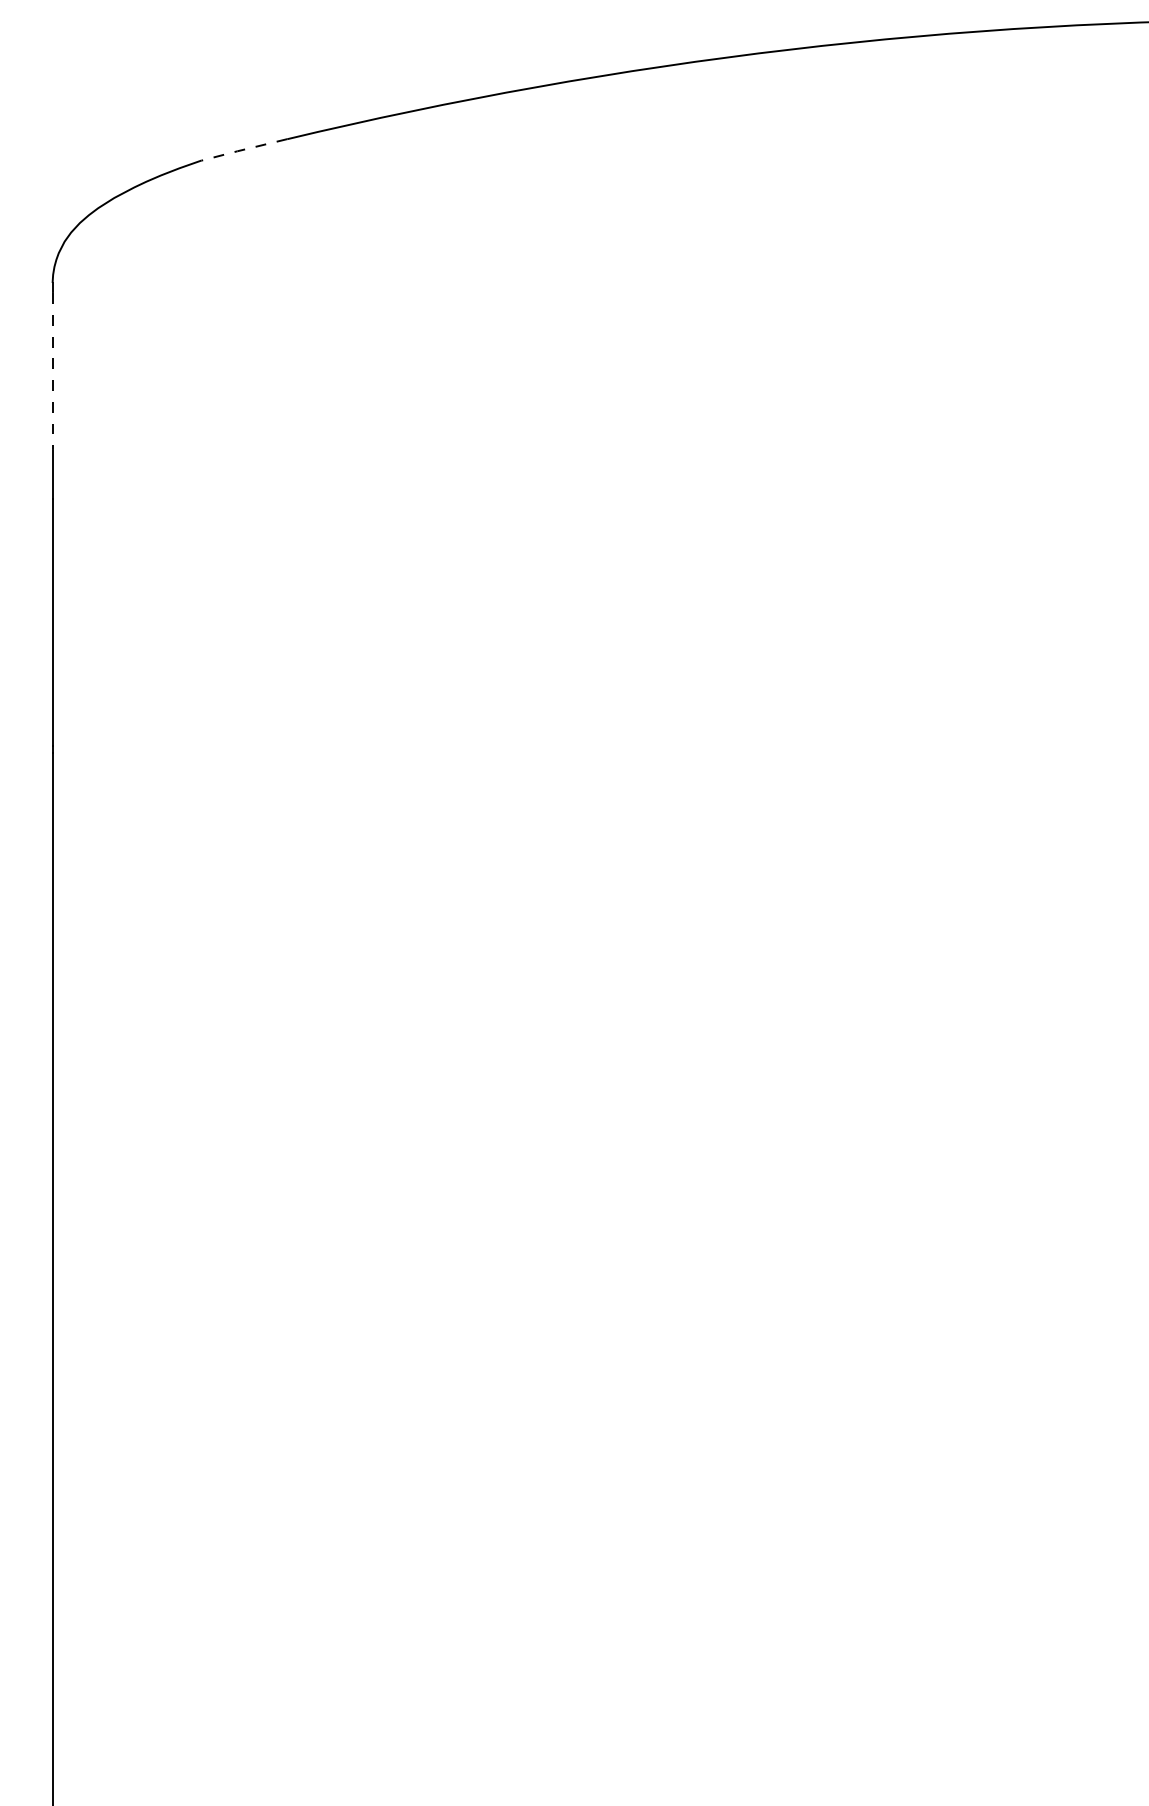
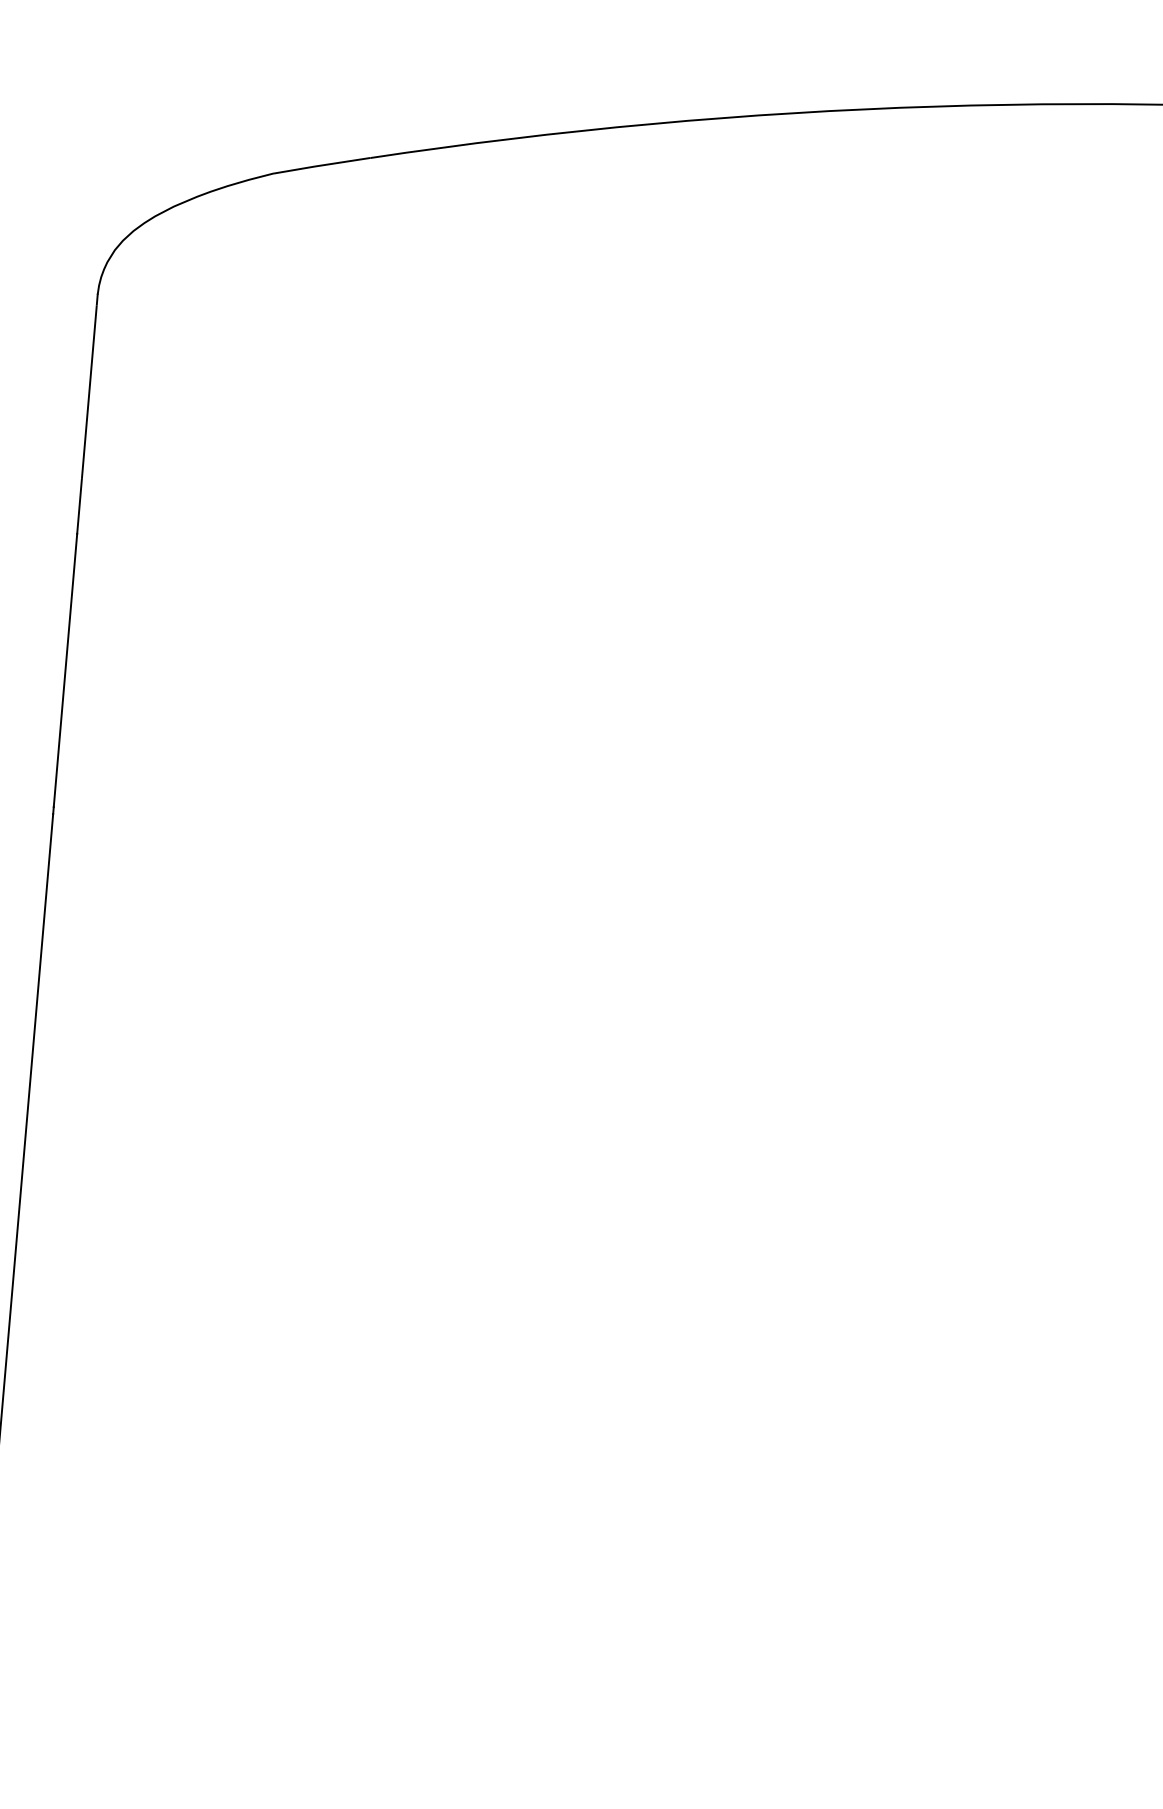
line: (244, 149) -> (322, 165), dashed -> solid
line: (52, 371) -> (89, 392), dashed -> solid

